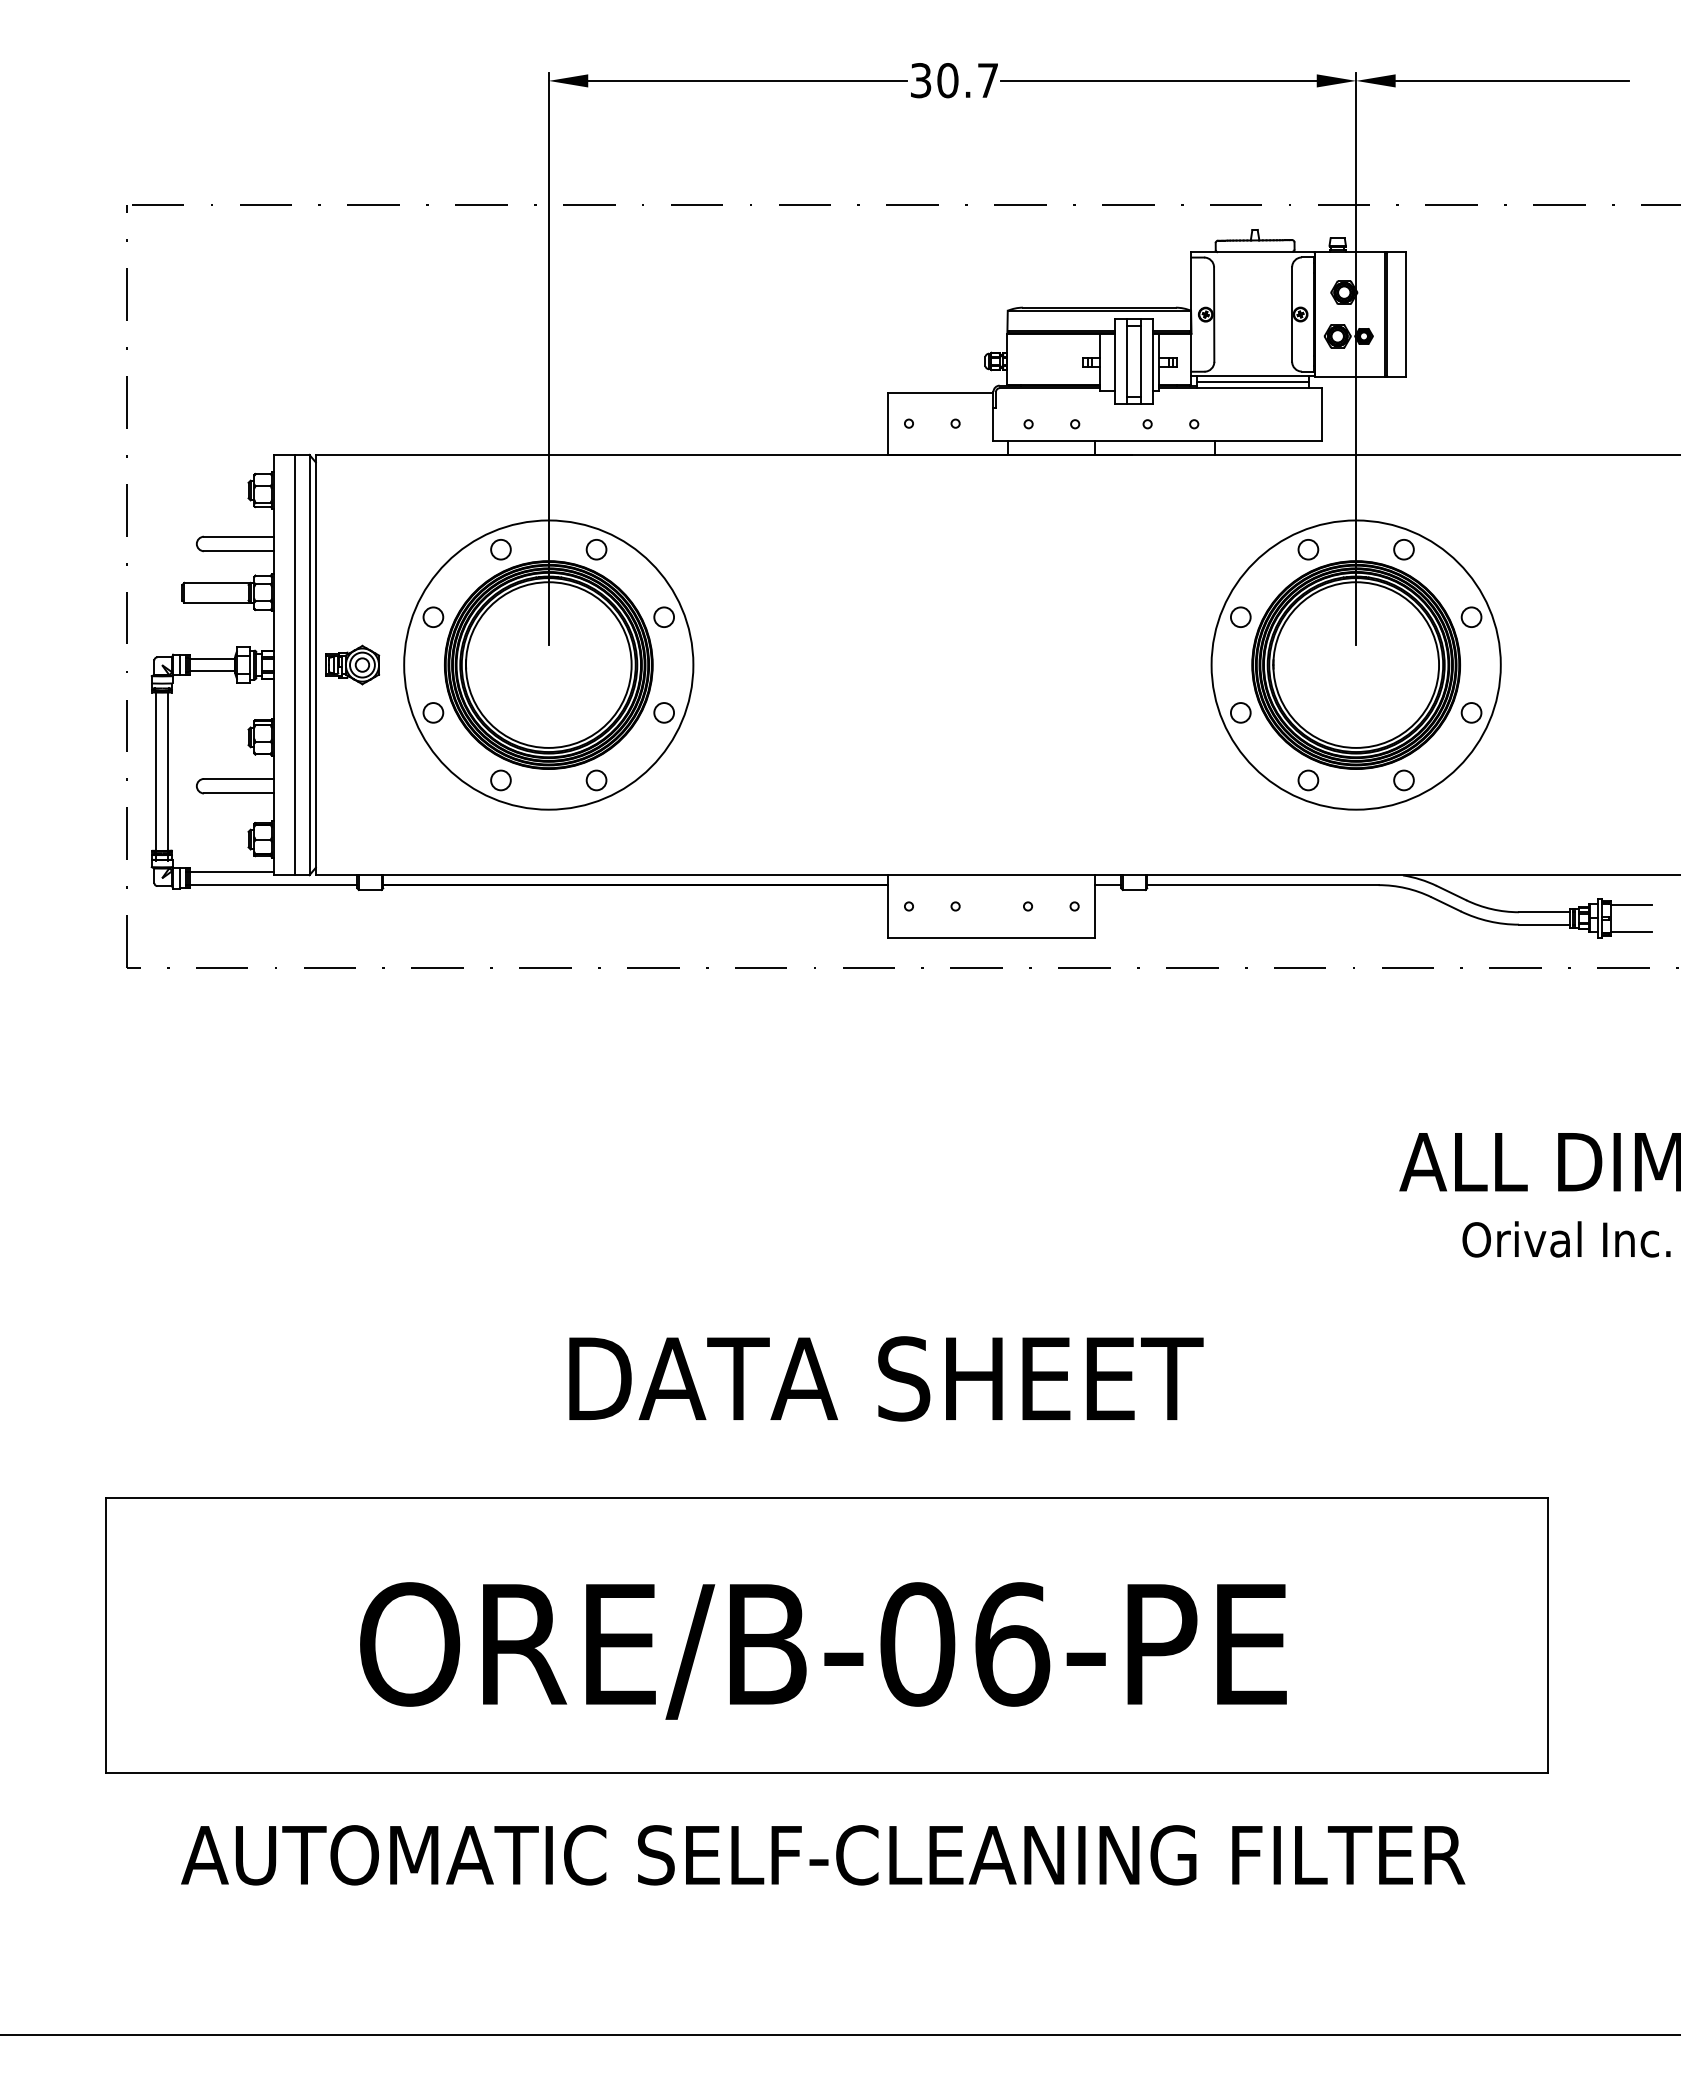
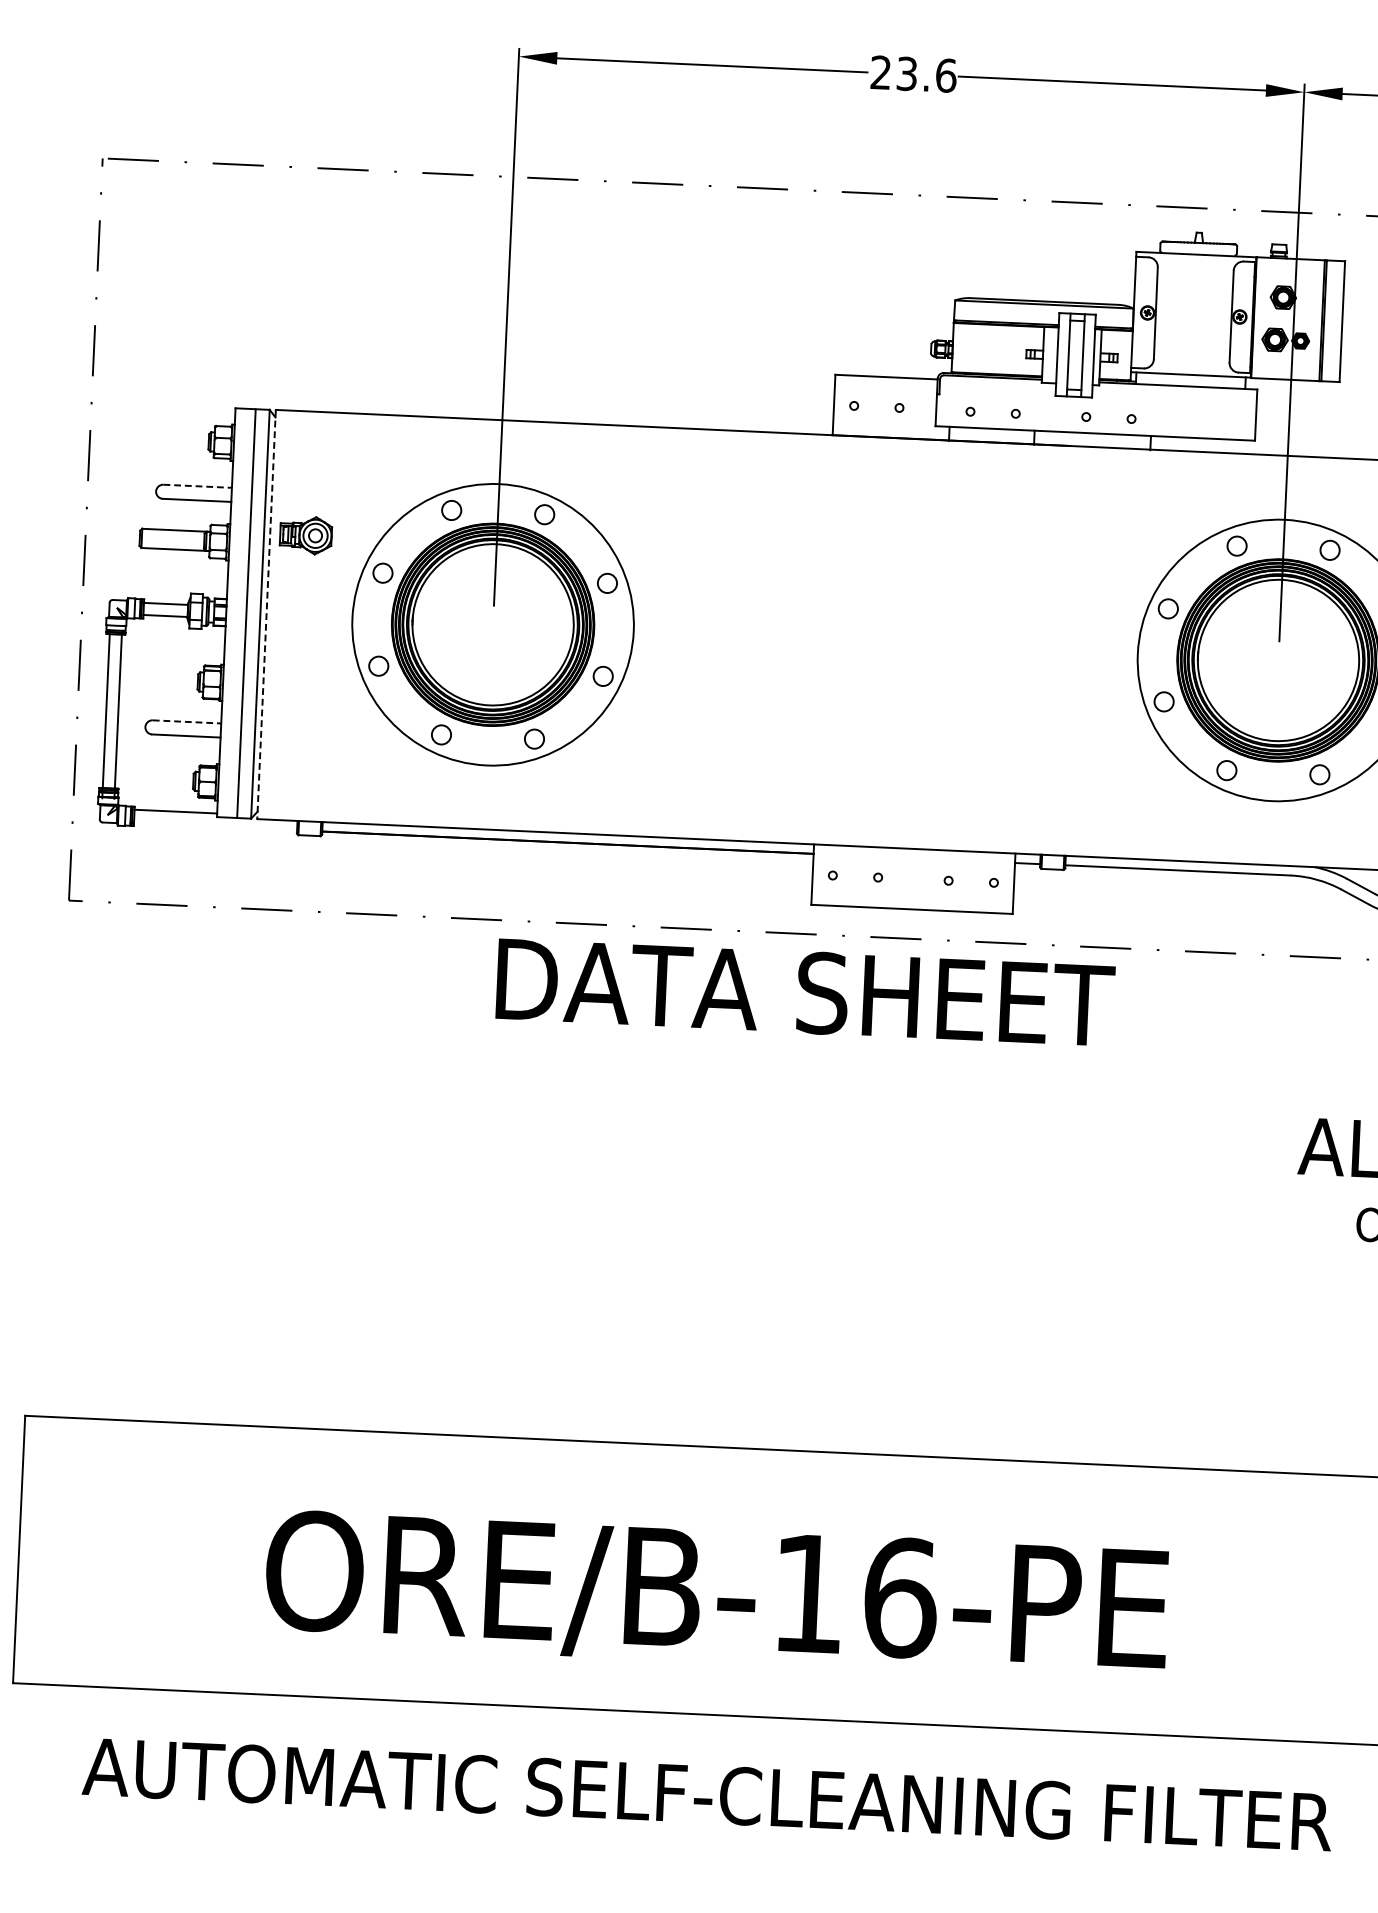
text: (954, 80) -> (913, 74), 30.7 -> 23.6
line: (1253, 381) -> (1191, 380), removed
line: (239, 536) -> (197, 486), solid -> dashed
part: (352, 664) -> (305, 534), moved
line: (315, 665) -> (266, 614), solid -> dashed
line: (239, 778) -> (187, 721), solid -> dashed
line: (273, 885) -> (215, 827), removed
text: (886, 1378) -> (805, 992), moved
text: (917, 1644) -> (808, 1593), ORE/B-06-PE -> ORE/B-16-PE

